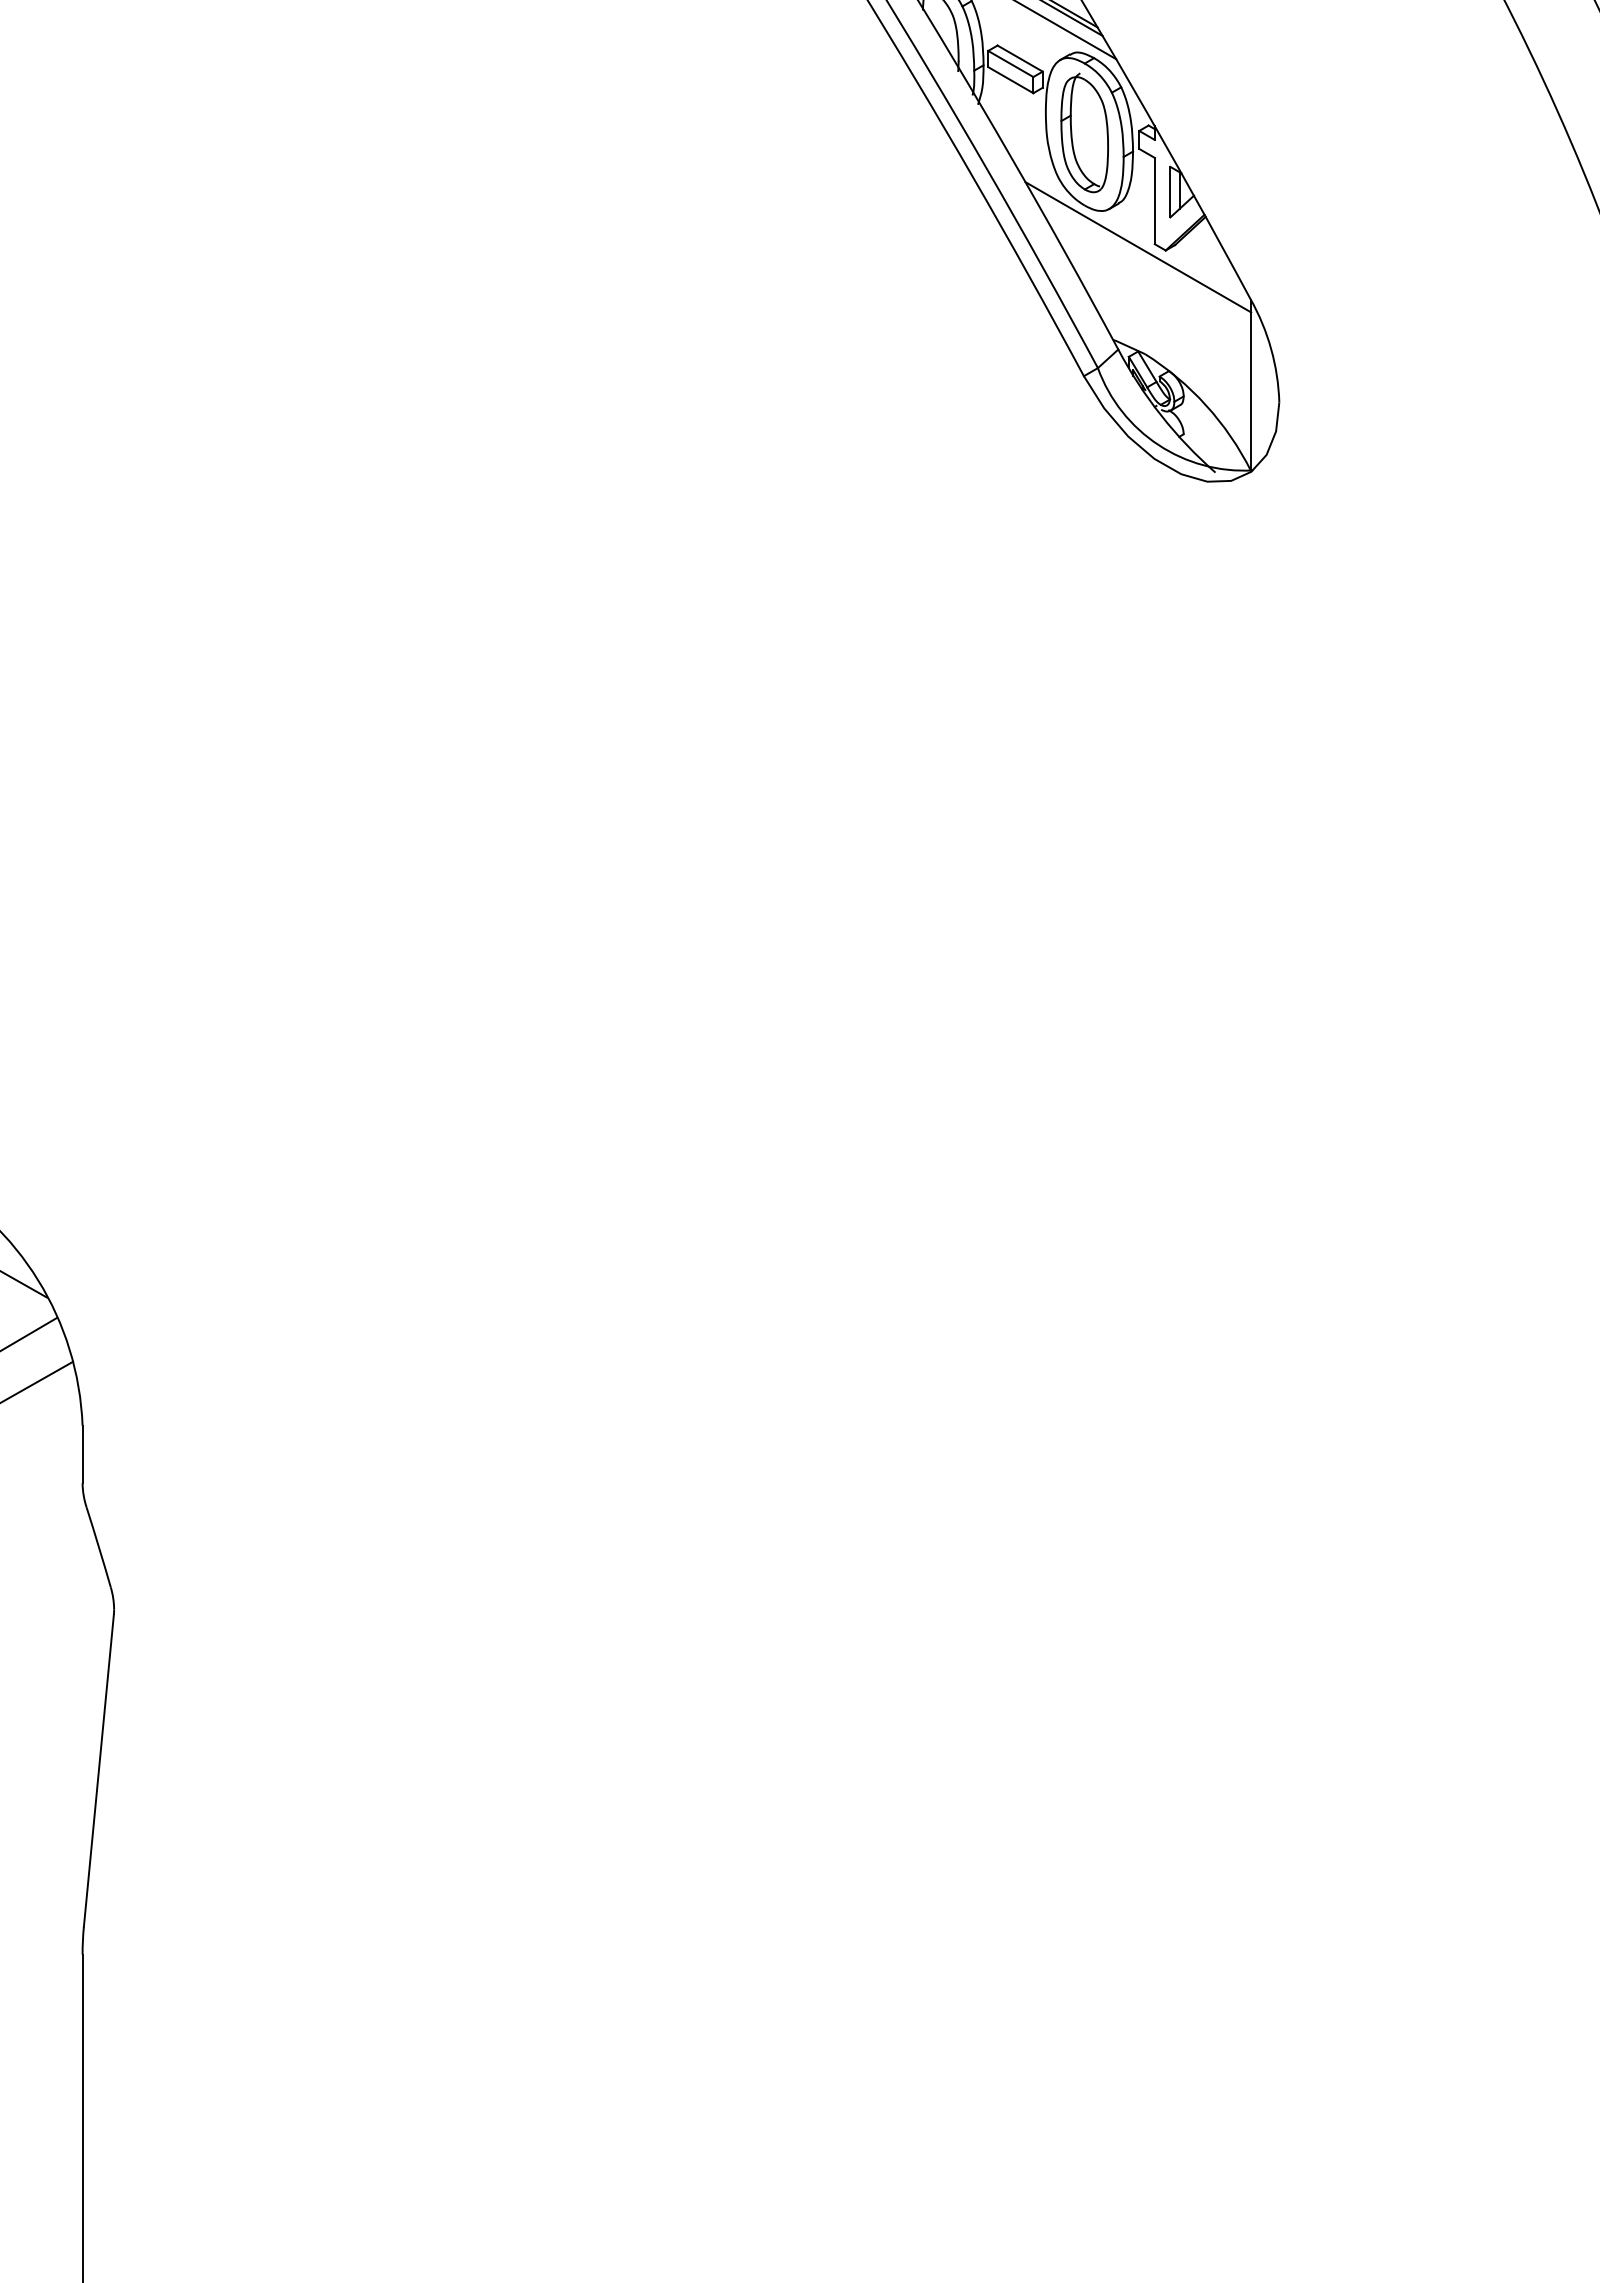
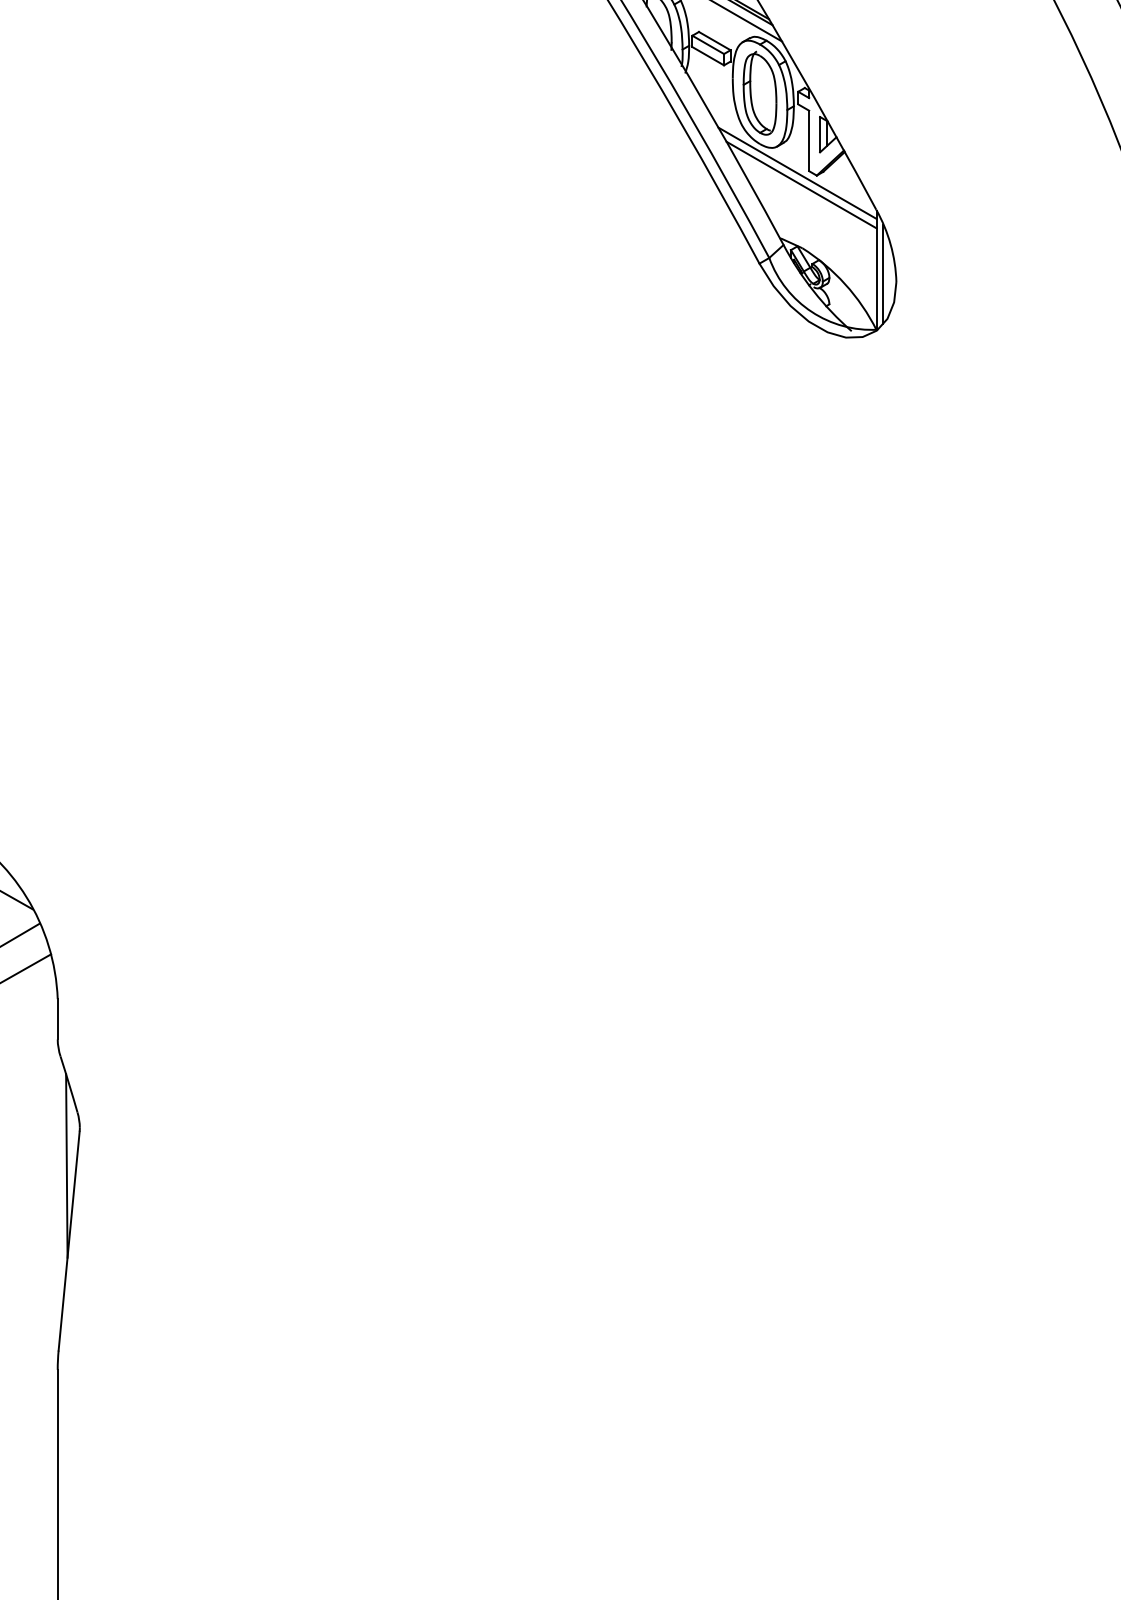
line: (1143, 263) -> (801, 184), added
line: (1260, 391) -> (883, 274), added
line: (95, 1663) -> (66, 1165), added

